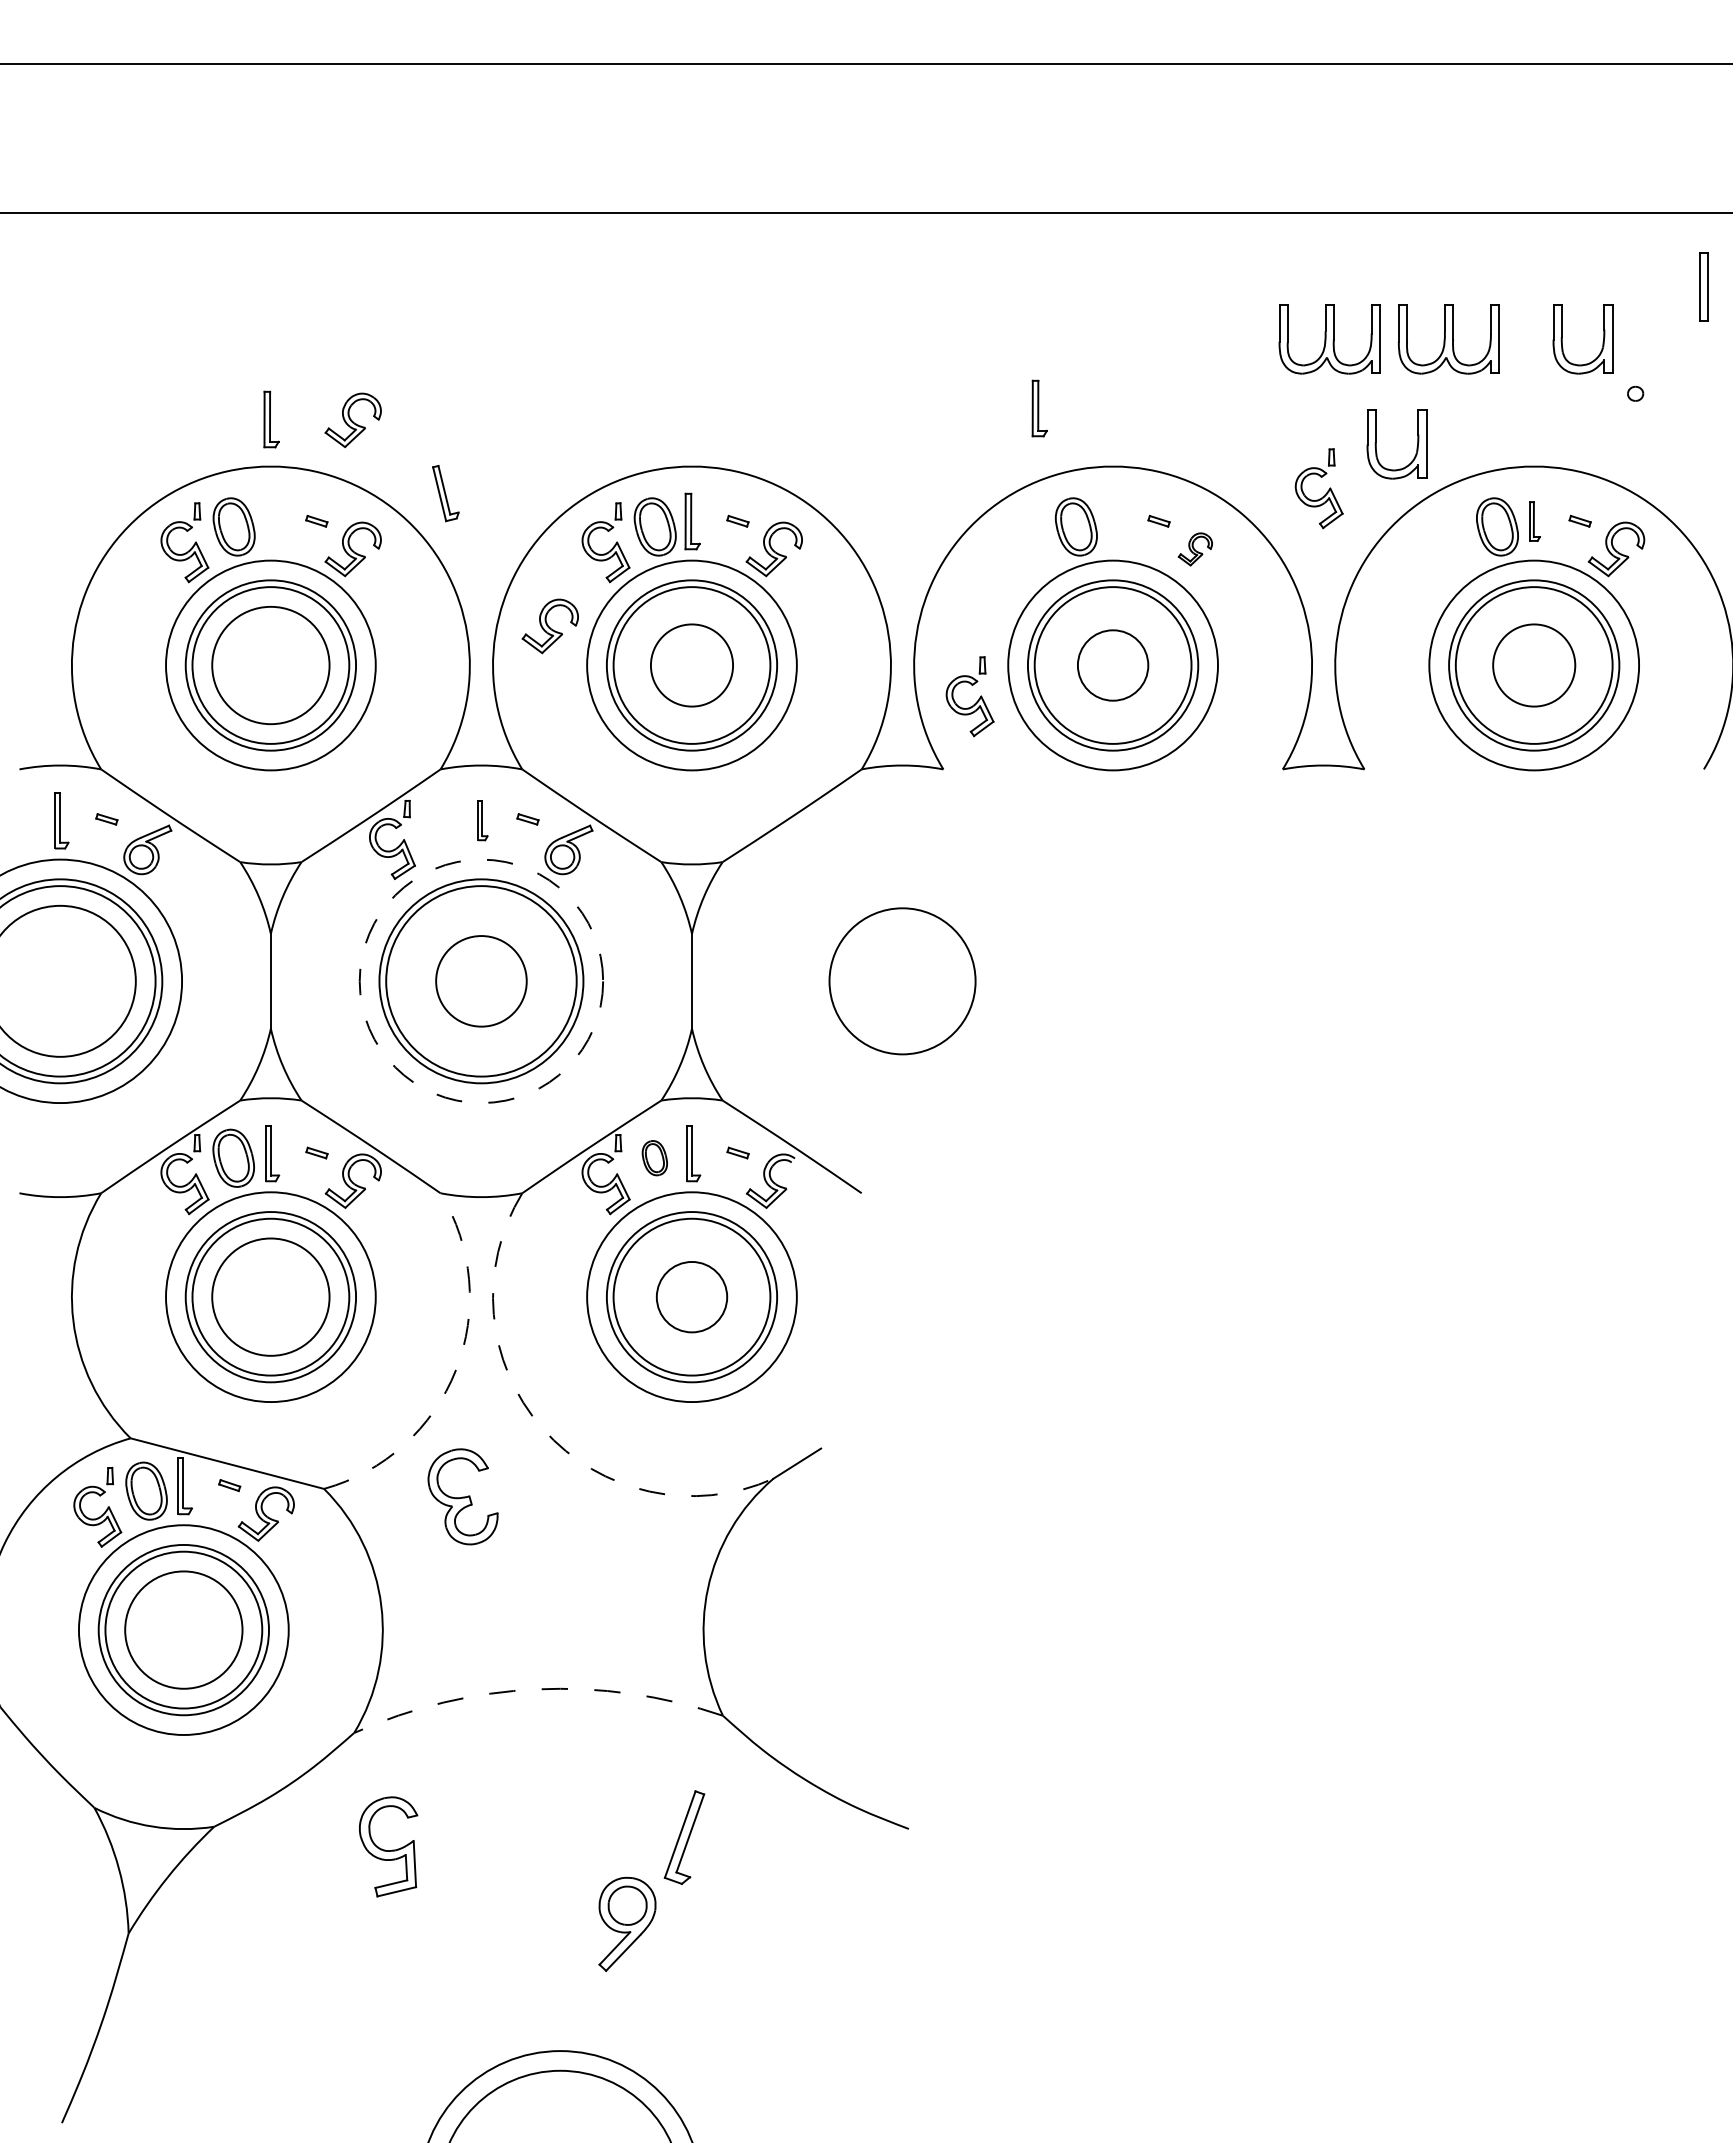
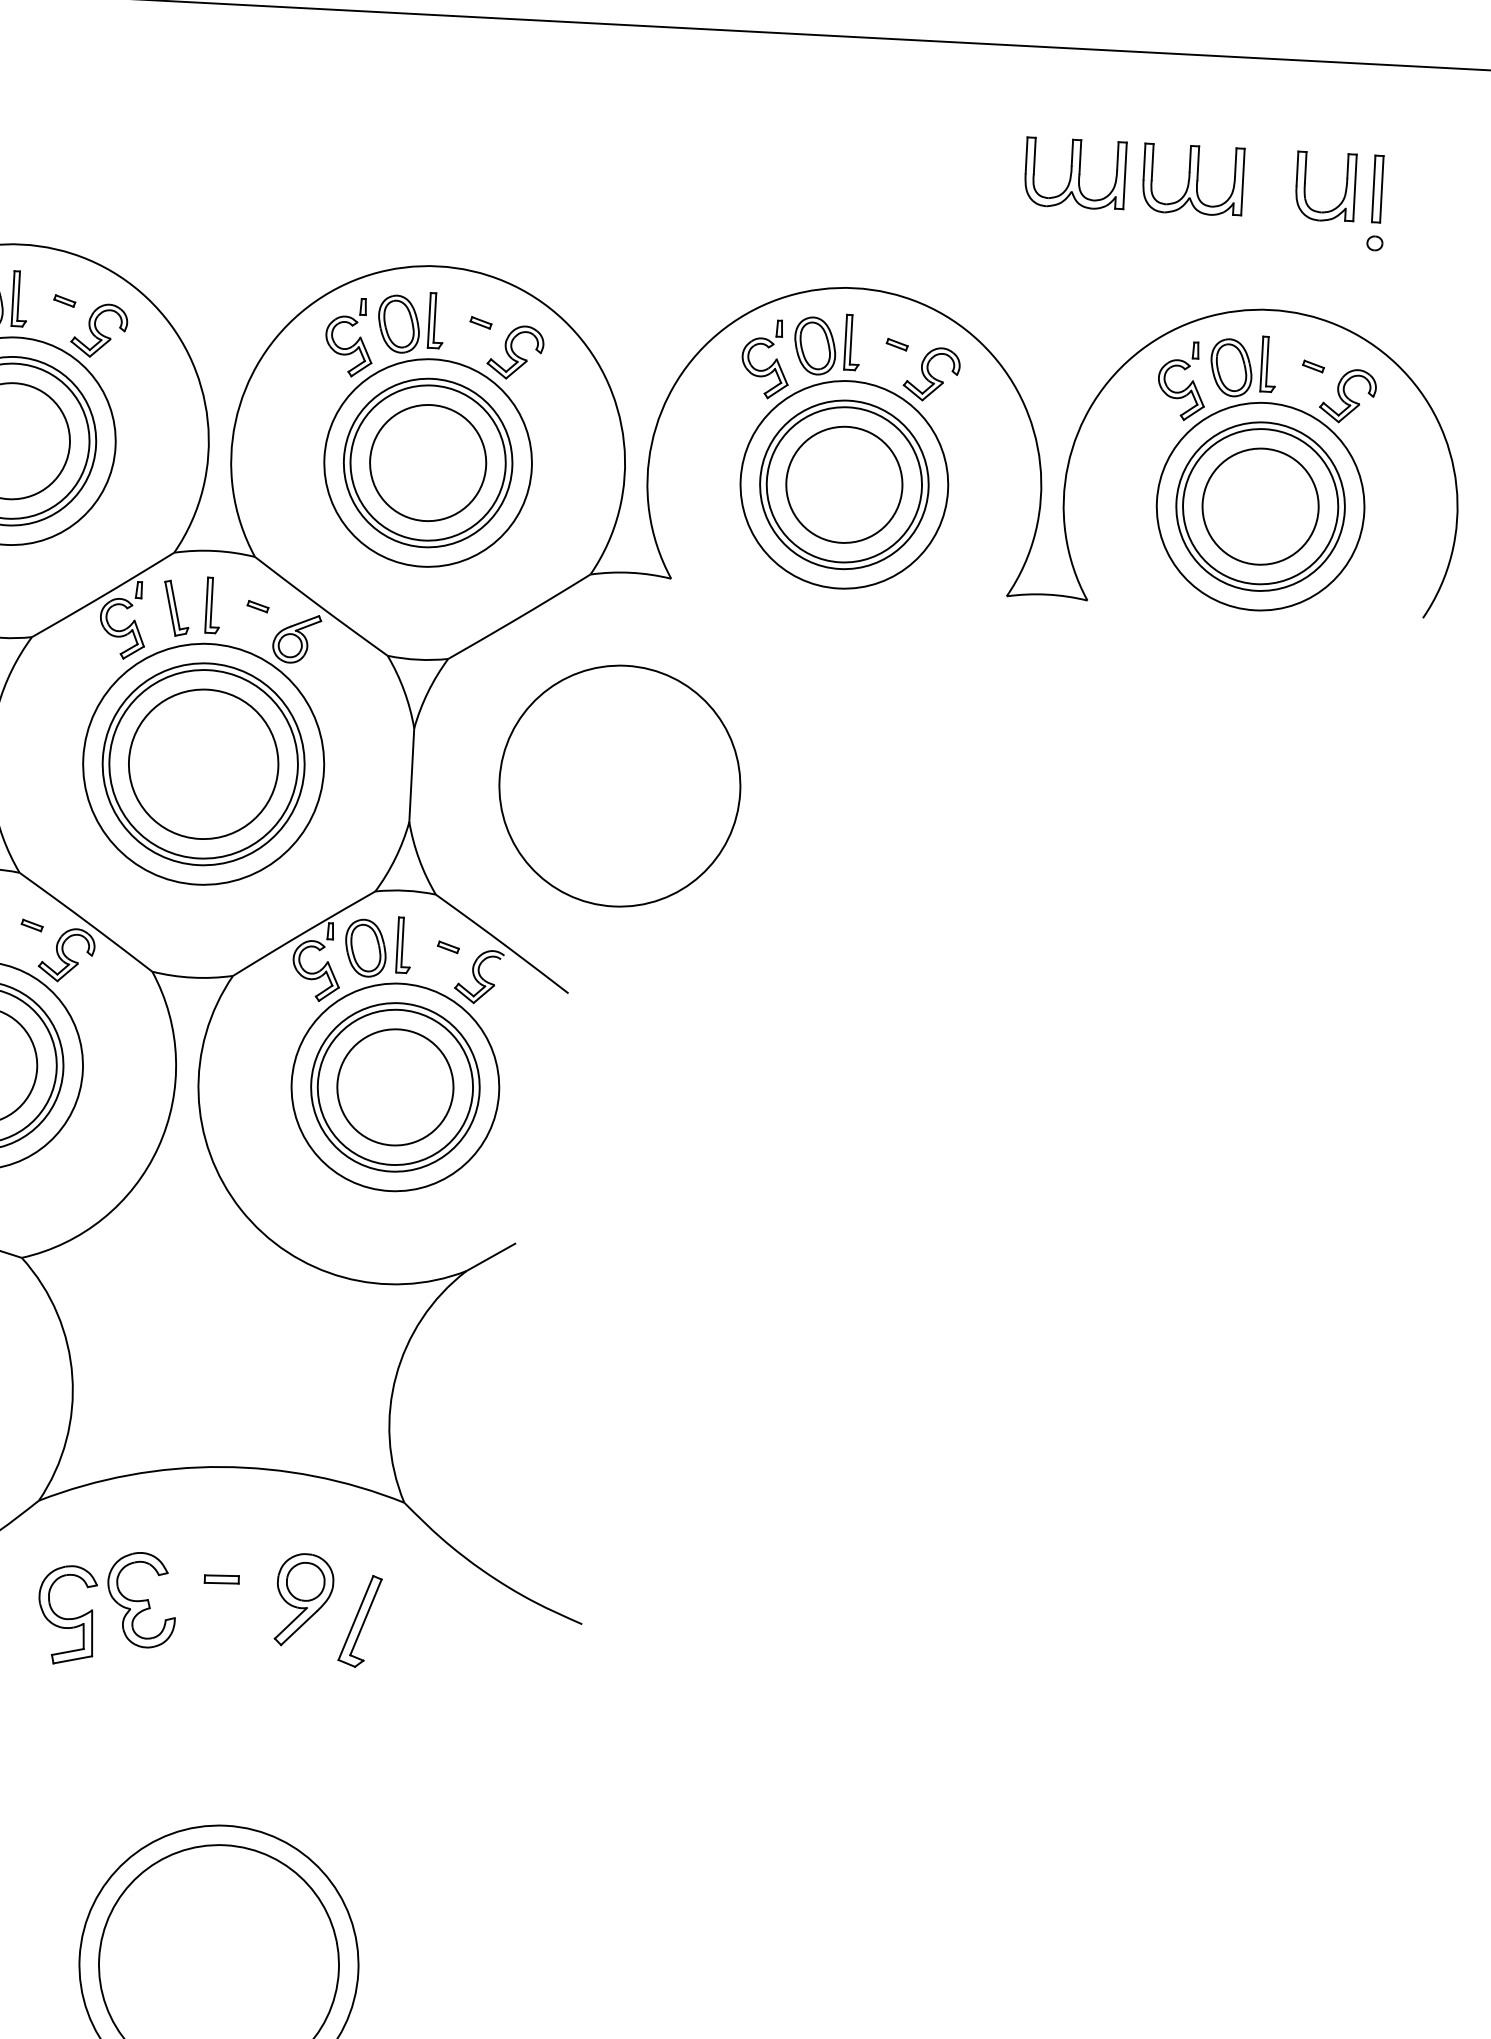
part: (1703, 286) -> (1377, 188), moved
part: (1039, 408) -> (852, 342), moved
part: (271, 419) -> (19, 298), moved
part: (352, 420) -> (105, 203), removed
part: (1376, 444) -> (1116, 280), removed
part: (445, 493) -> (176, 608), moved
part: (1324, 494) -> (1186, 386), moved
part: (1534, 521) -> (1268, 364), size x1.43
part: (1195, 549) -> (931, 374), size x1.67
part: (549, 626) -> (289, 417), removed
circle: (691, 665) -> (427, 463), size x1.43
circle: (1112, 665) -> (843, 484), size x1.67
circle: (1533, 665) -> (1259, 506), size x1.43
part: (975, 702) -> (770, 365), moved
part: (482, 820) -> (213, 605), size x1.43
circle: (480, 980) -> (202, 763), size x1.67
circle: (481, 981) -> (203, 764), dashed -> solid
circle: (902, 981) -> (619, 786), size x1.67
part: (654, 1157) -> (365, 947), size x1.67
circle: (691, 1296) -> (394, 1086), size x1.67
arc: (456, 1370) -> (158, 1147), dashed -> solid
arc: (542, 1428) -> (240, 1209), dashed -> solid
part: (462, 1496) -> (141, 1599), moved
arc: (536, 1689) -> (221, 1467), dashed -> solid
part: (542, 1802) -> (221, 1579), added
part: (627, 1923) -> (304, 1599), moved

